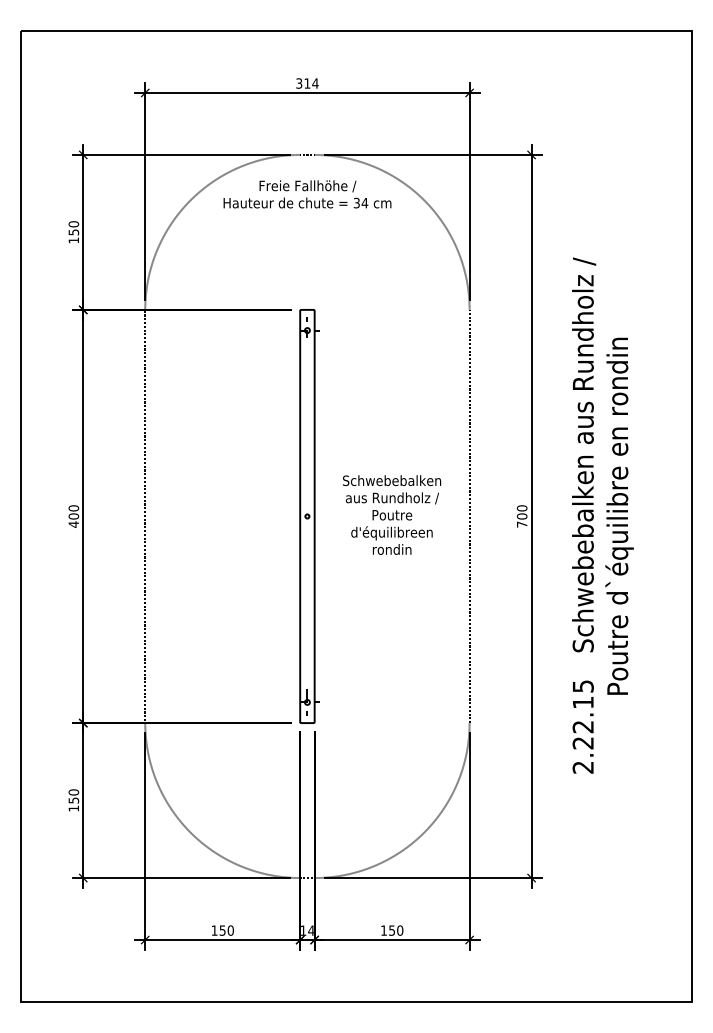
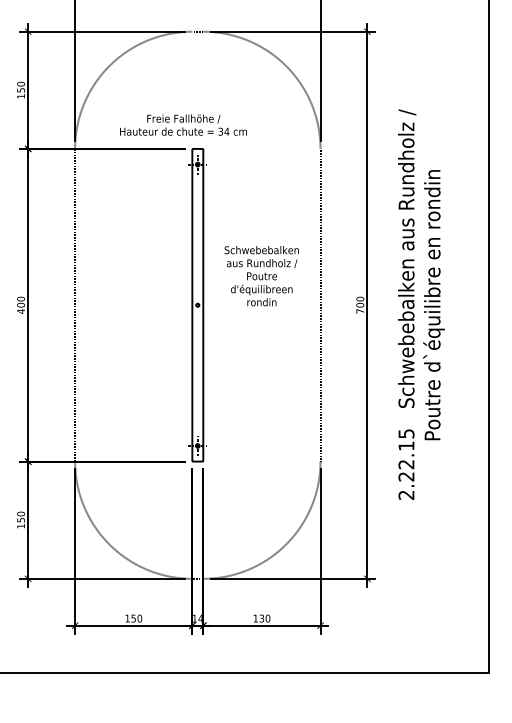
text: (307, 194) -> (183, 125), moved
text: (392, 514) -> (262, 275), moved
text: (391, 929) -> (261, 617), 150 -> 130

